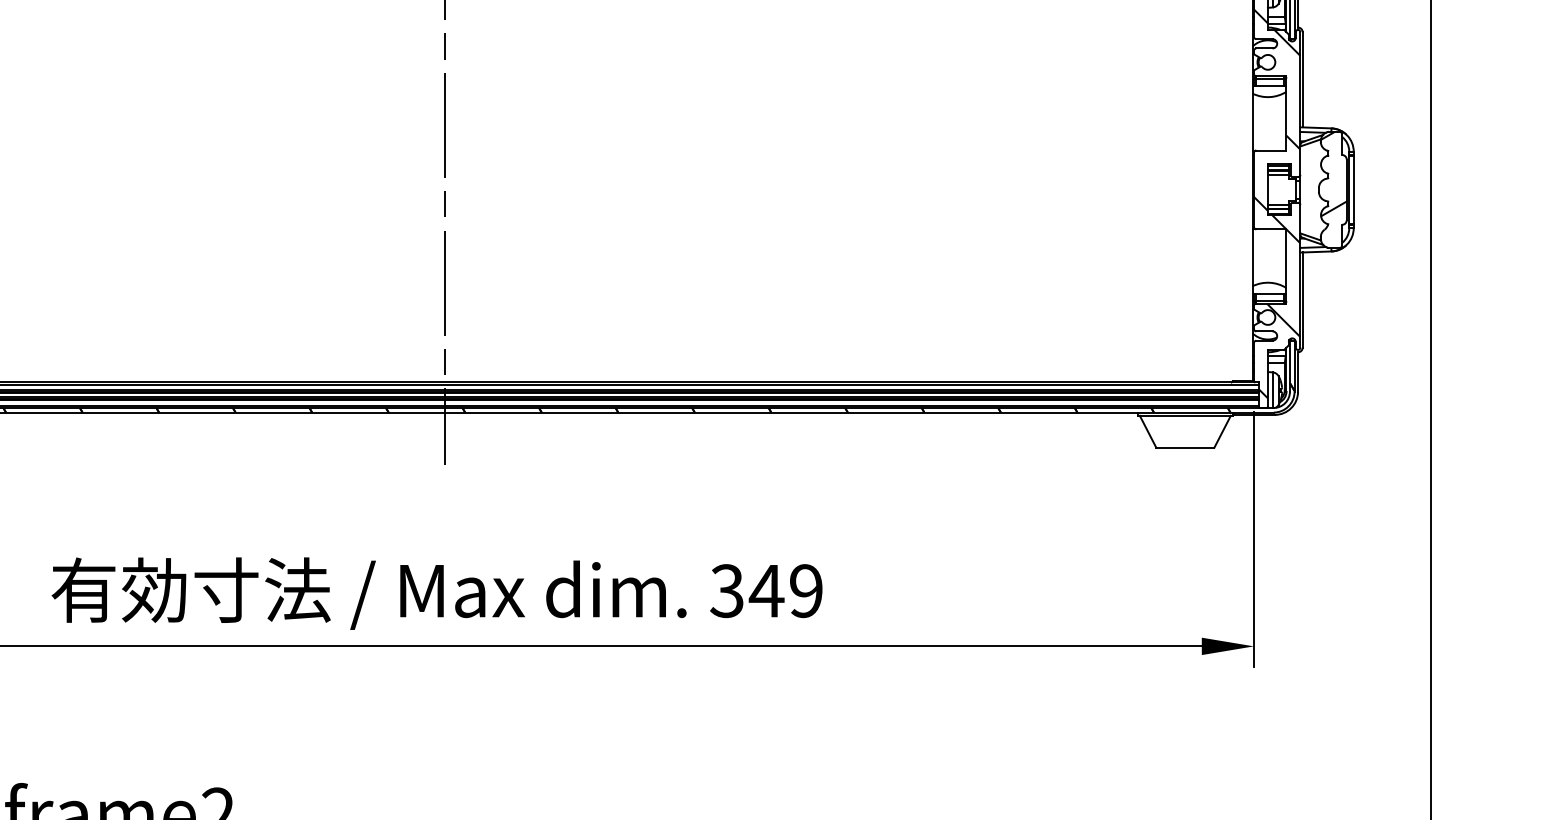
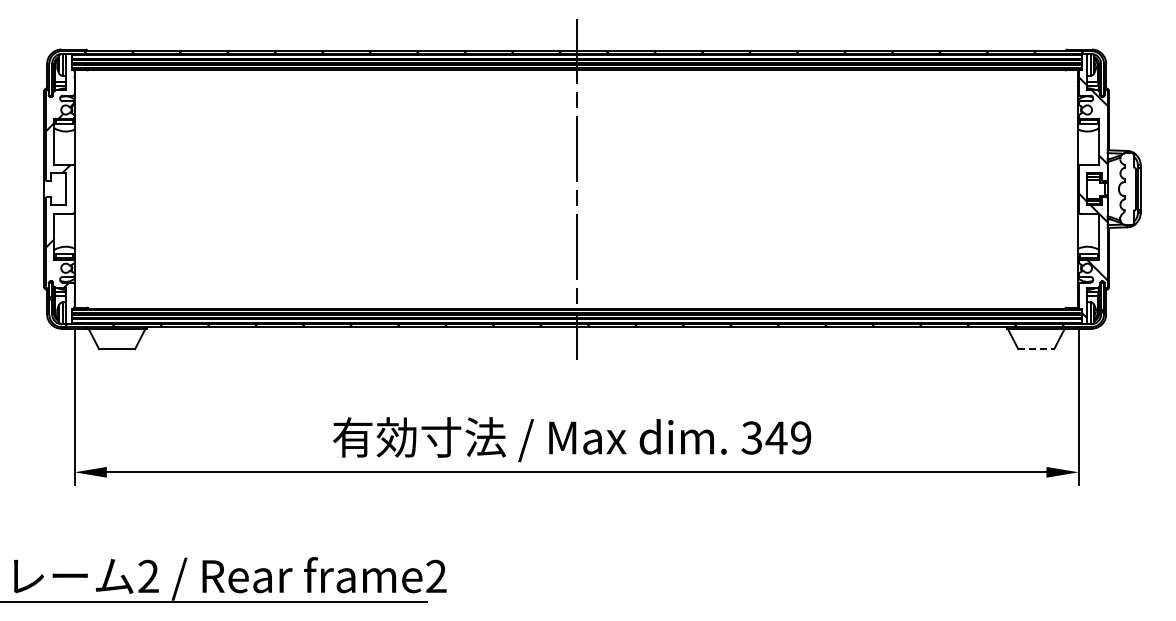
hatch: (1334, 174) -> (1128, 179), removed
line: (1185, 448) -> (1036, 349), solid -> dashed

